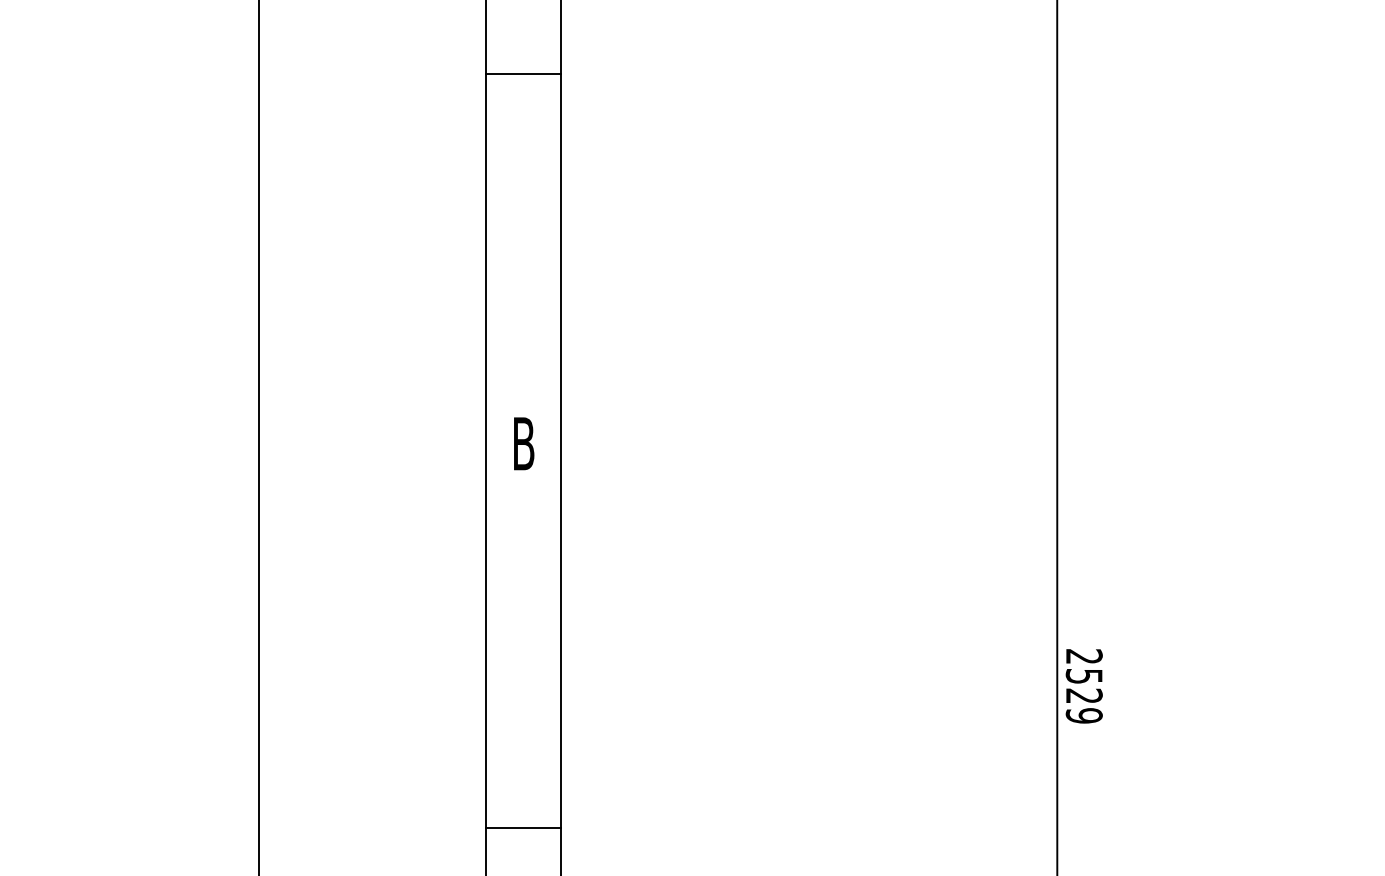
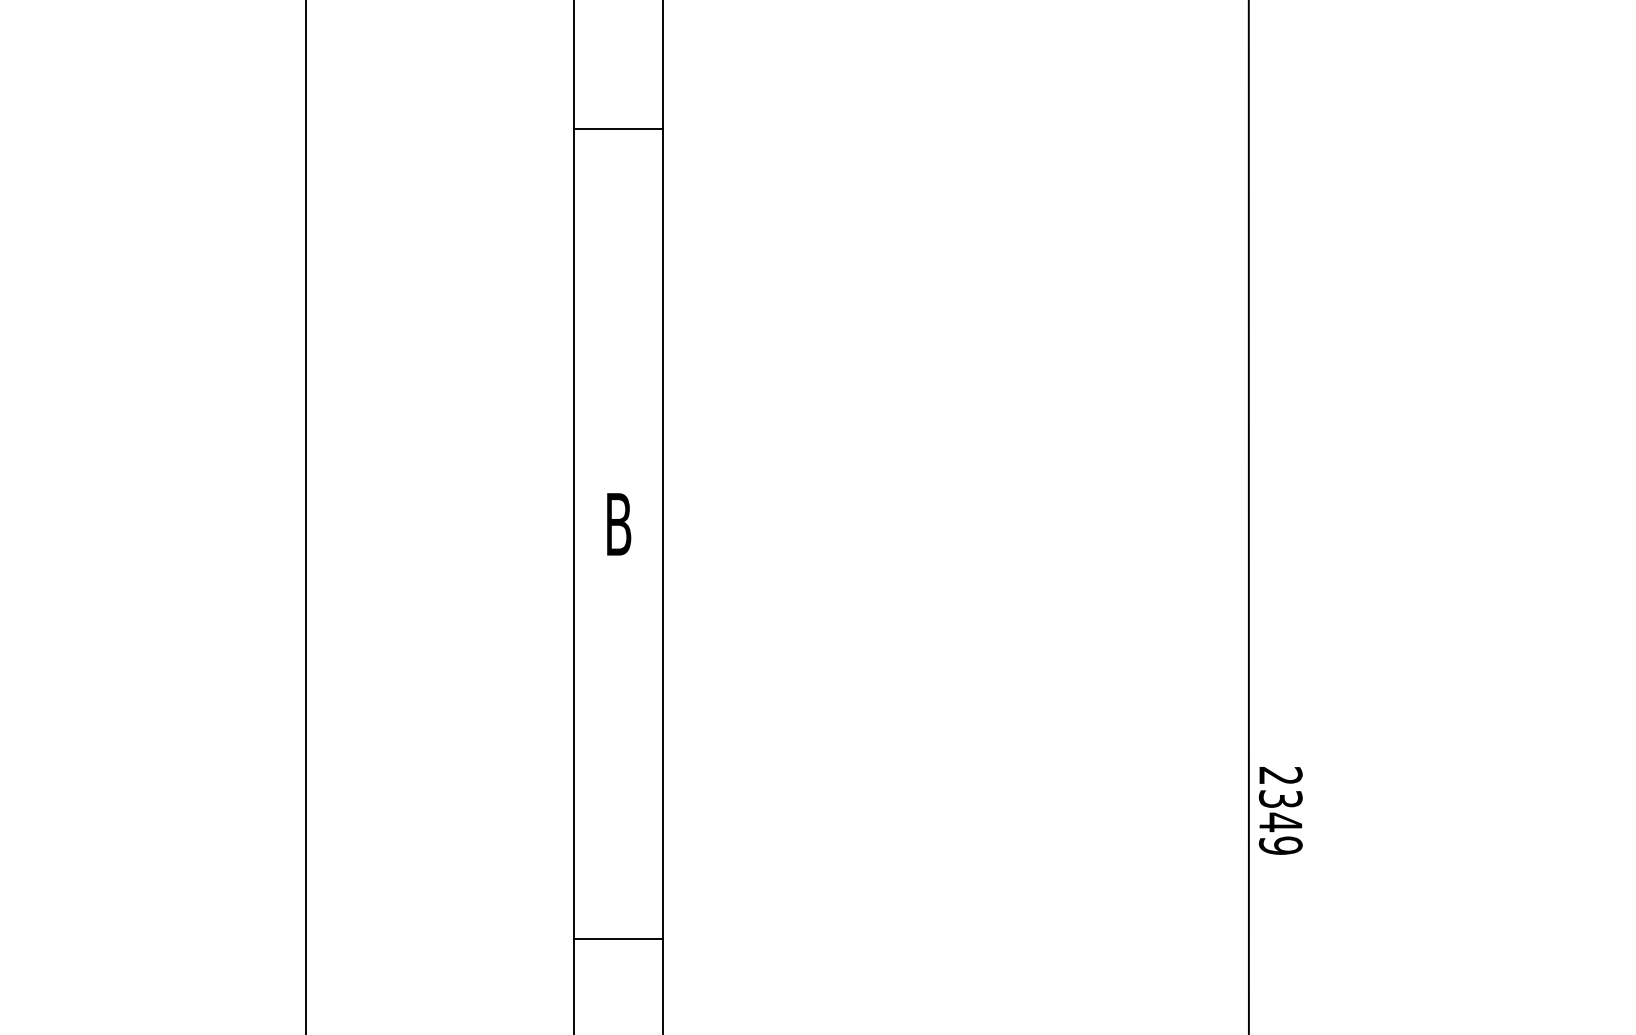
line: (522, 73) -> (617, 129), moved
text: (1084, 686) -> (1280, 811), 2529 -> 2349
line: (522, 828) -> (617, 939), moved

